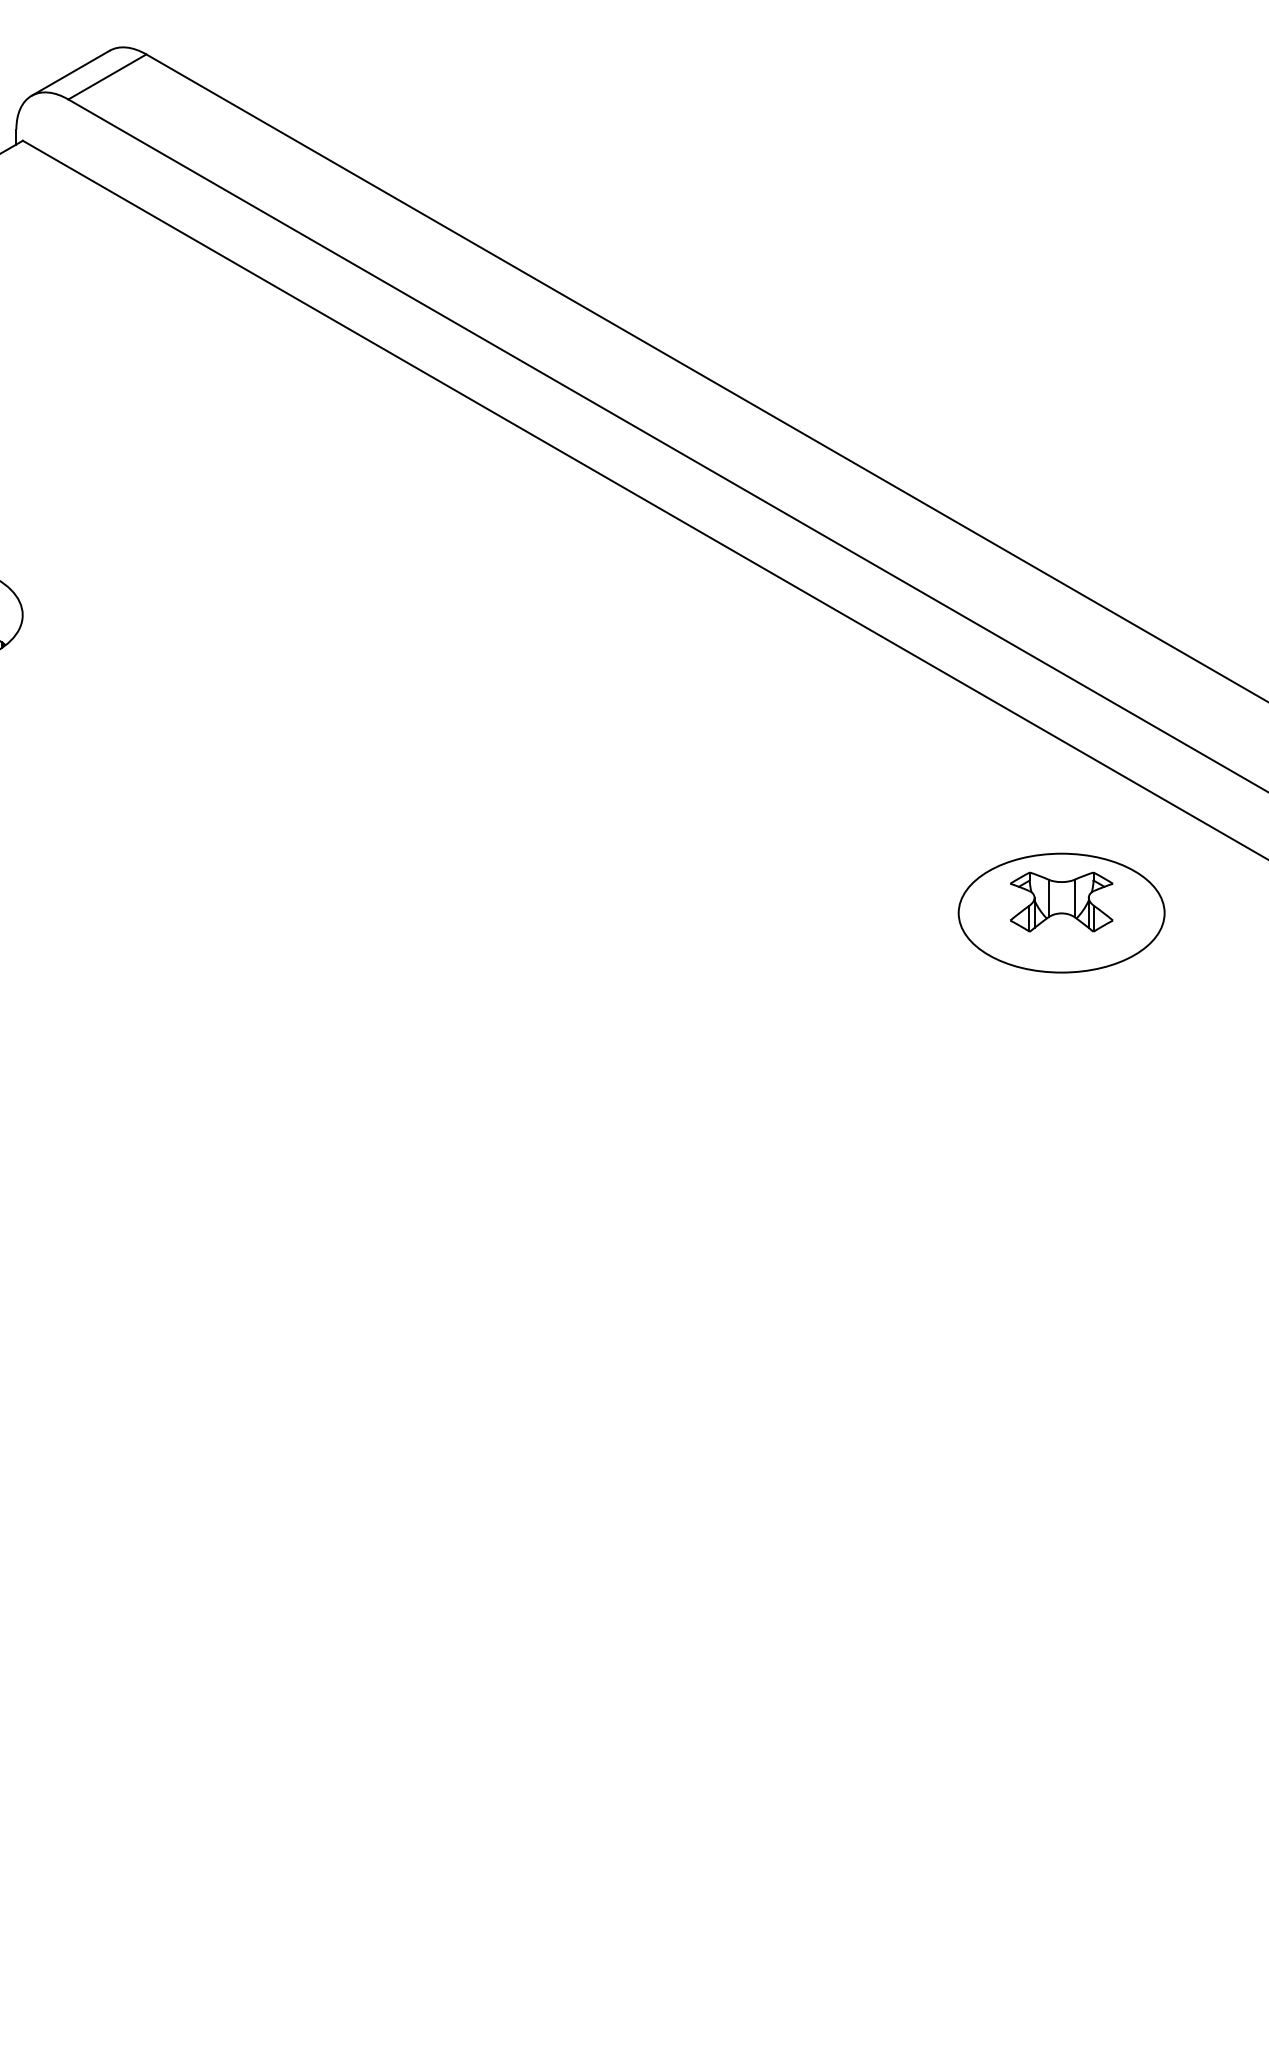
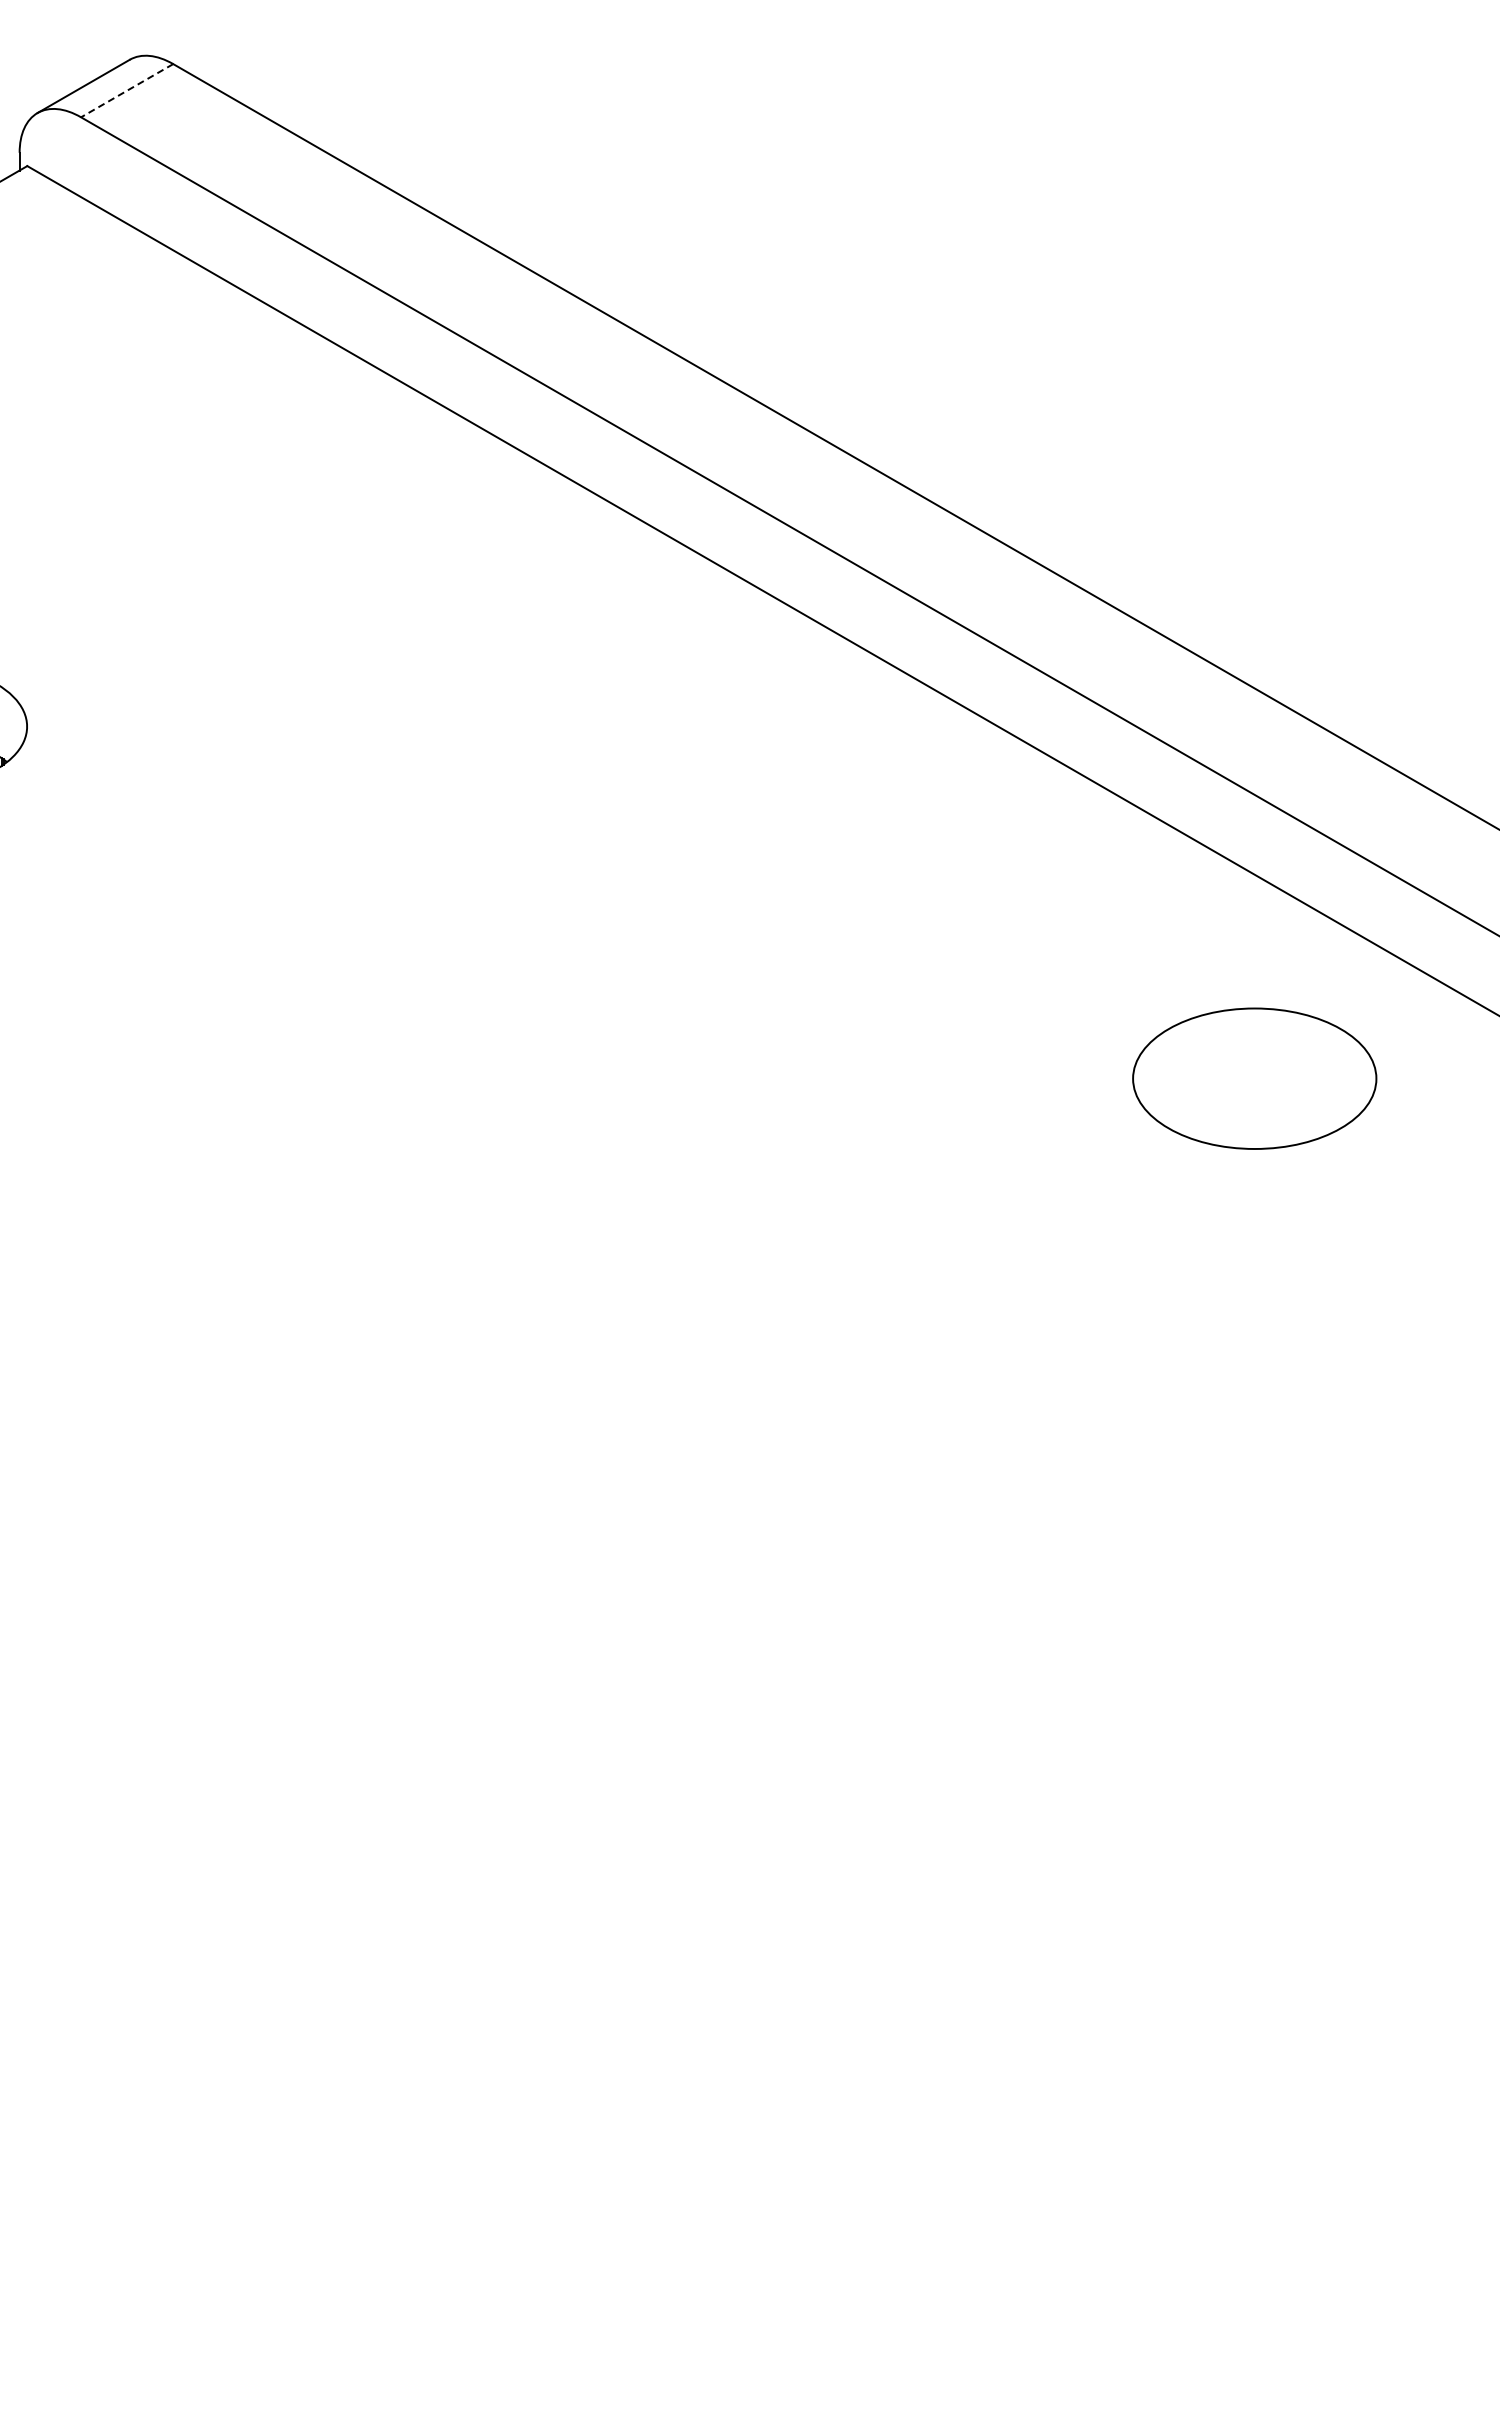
line: (106, 76) -> (126, 90), solid -> dashed
part: (1061, 901) -> (1254, 1065), removed

